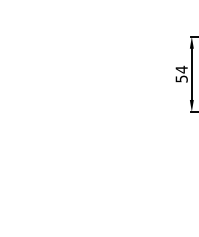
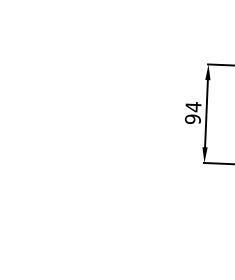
text: (181, 78) -> (192, 118), 54 -> 94

